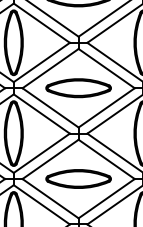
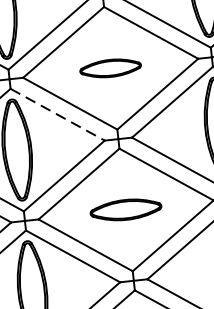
part: (78, 88) -> (110, 68), size x0.6
line: (42, 114) -> (58, 115), solid -> dashed
part: (78, 178) -> (125, 209), size x0.7

